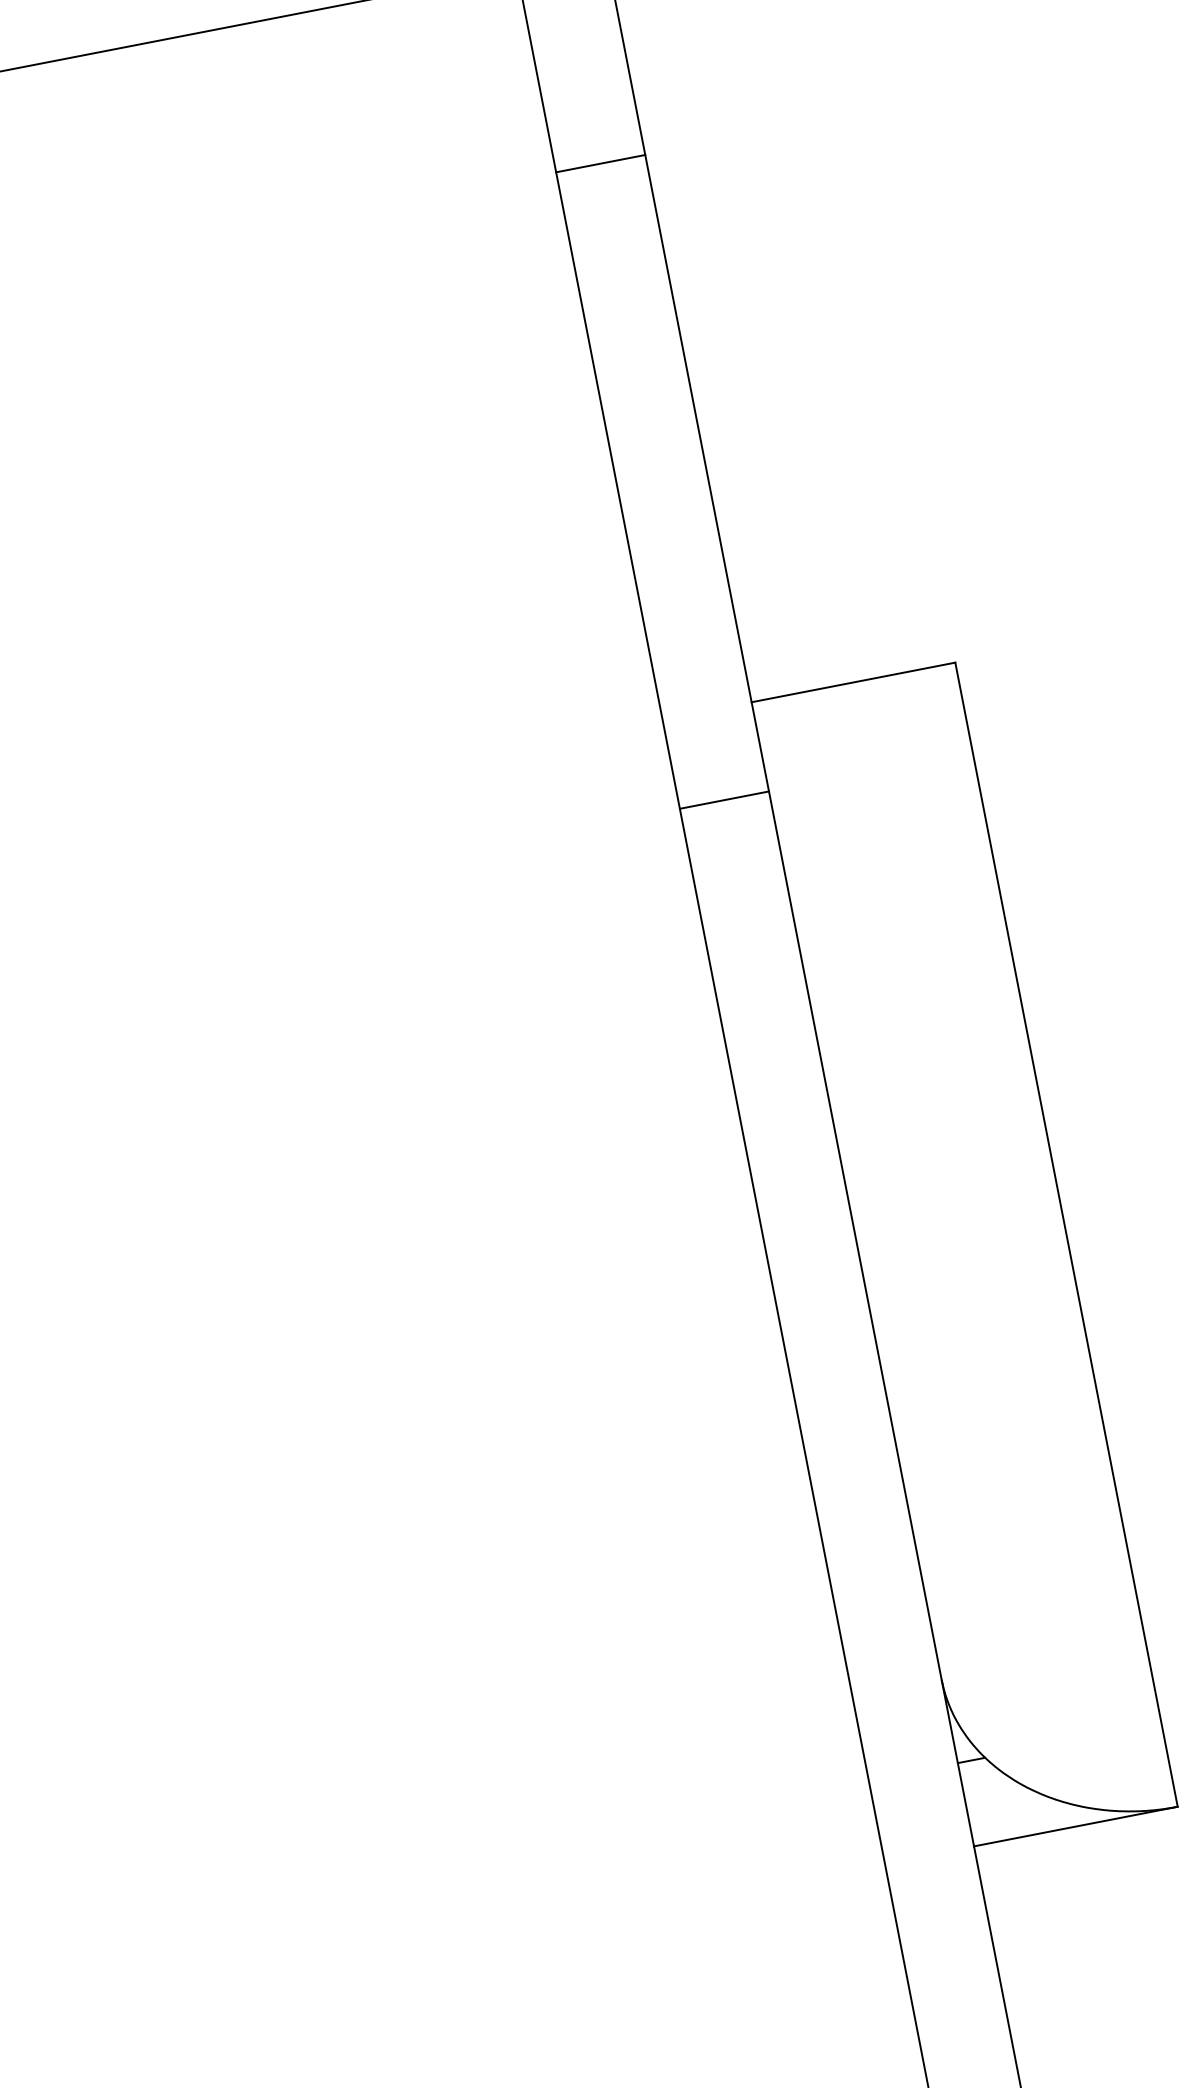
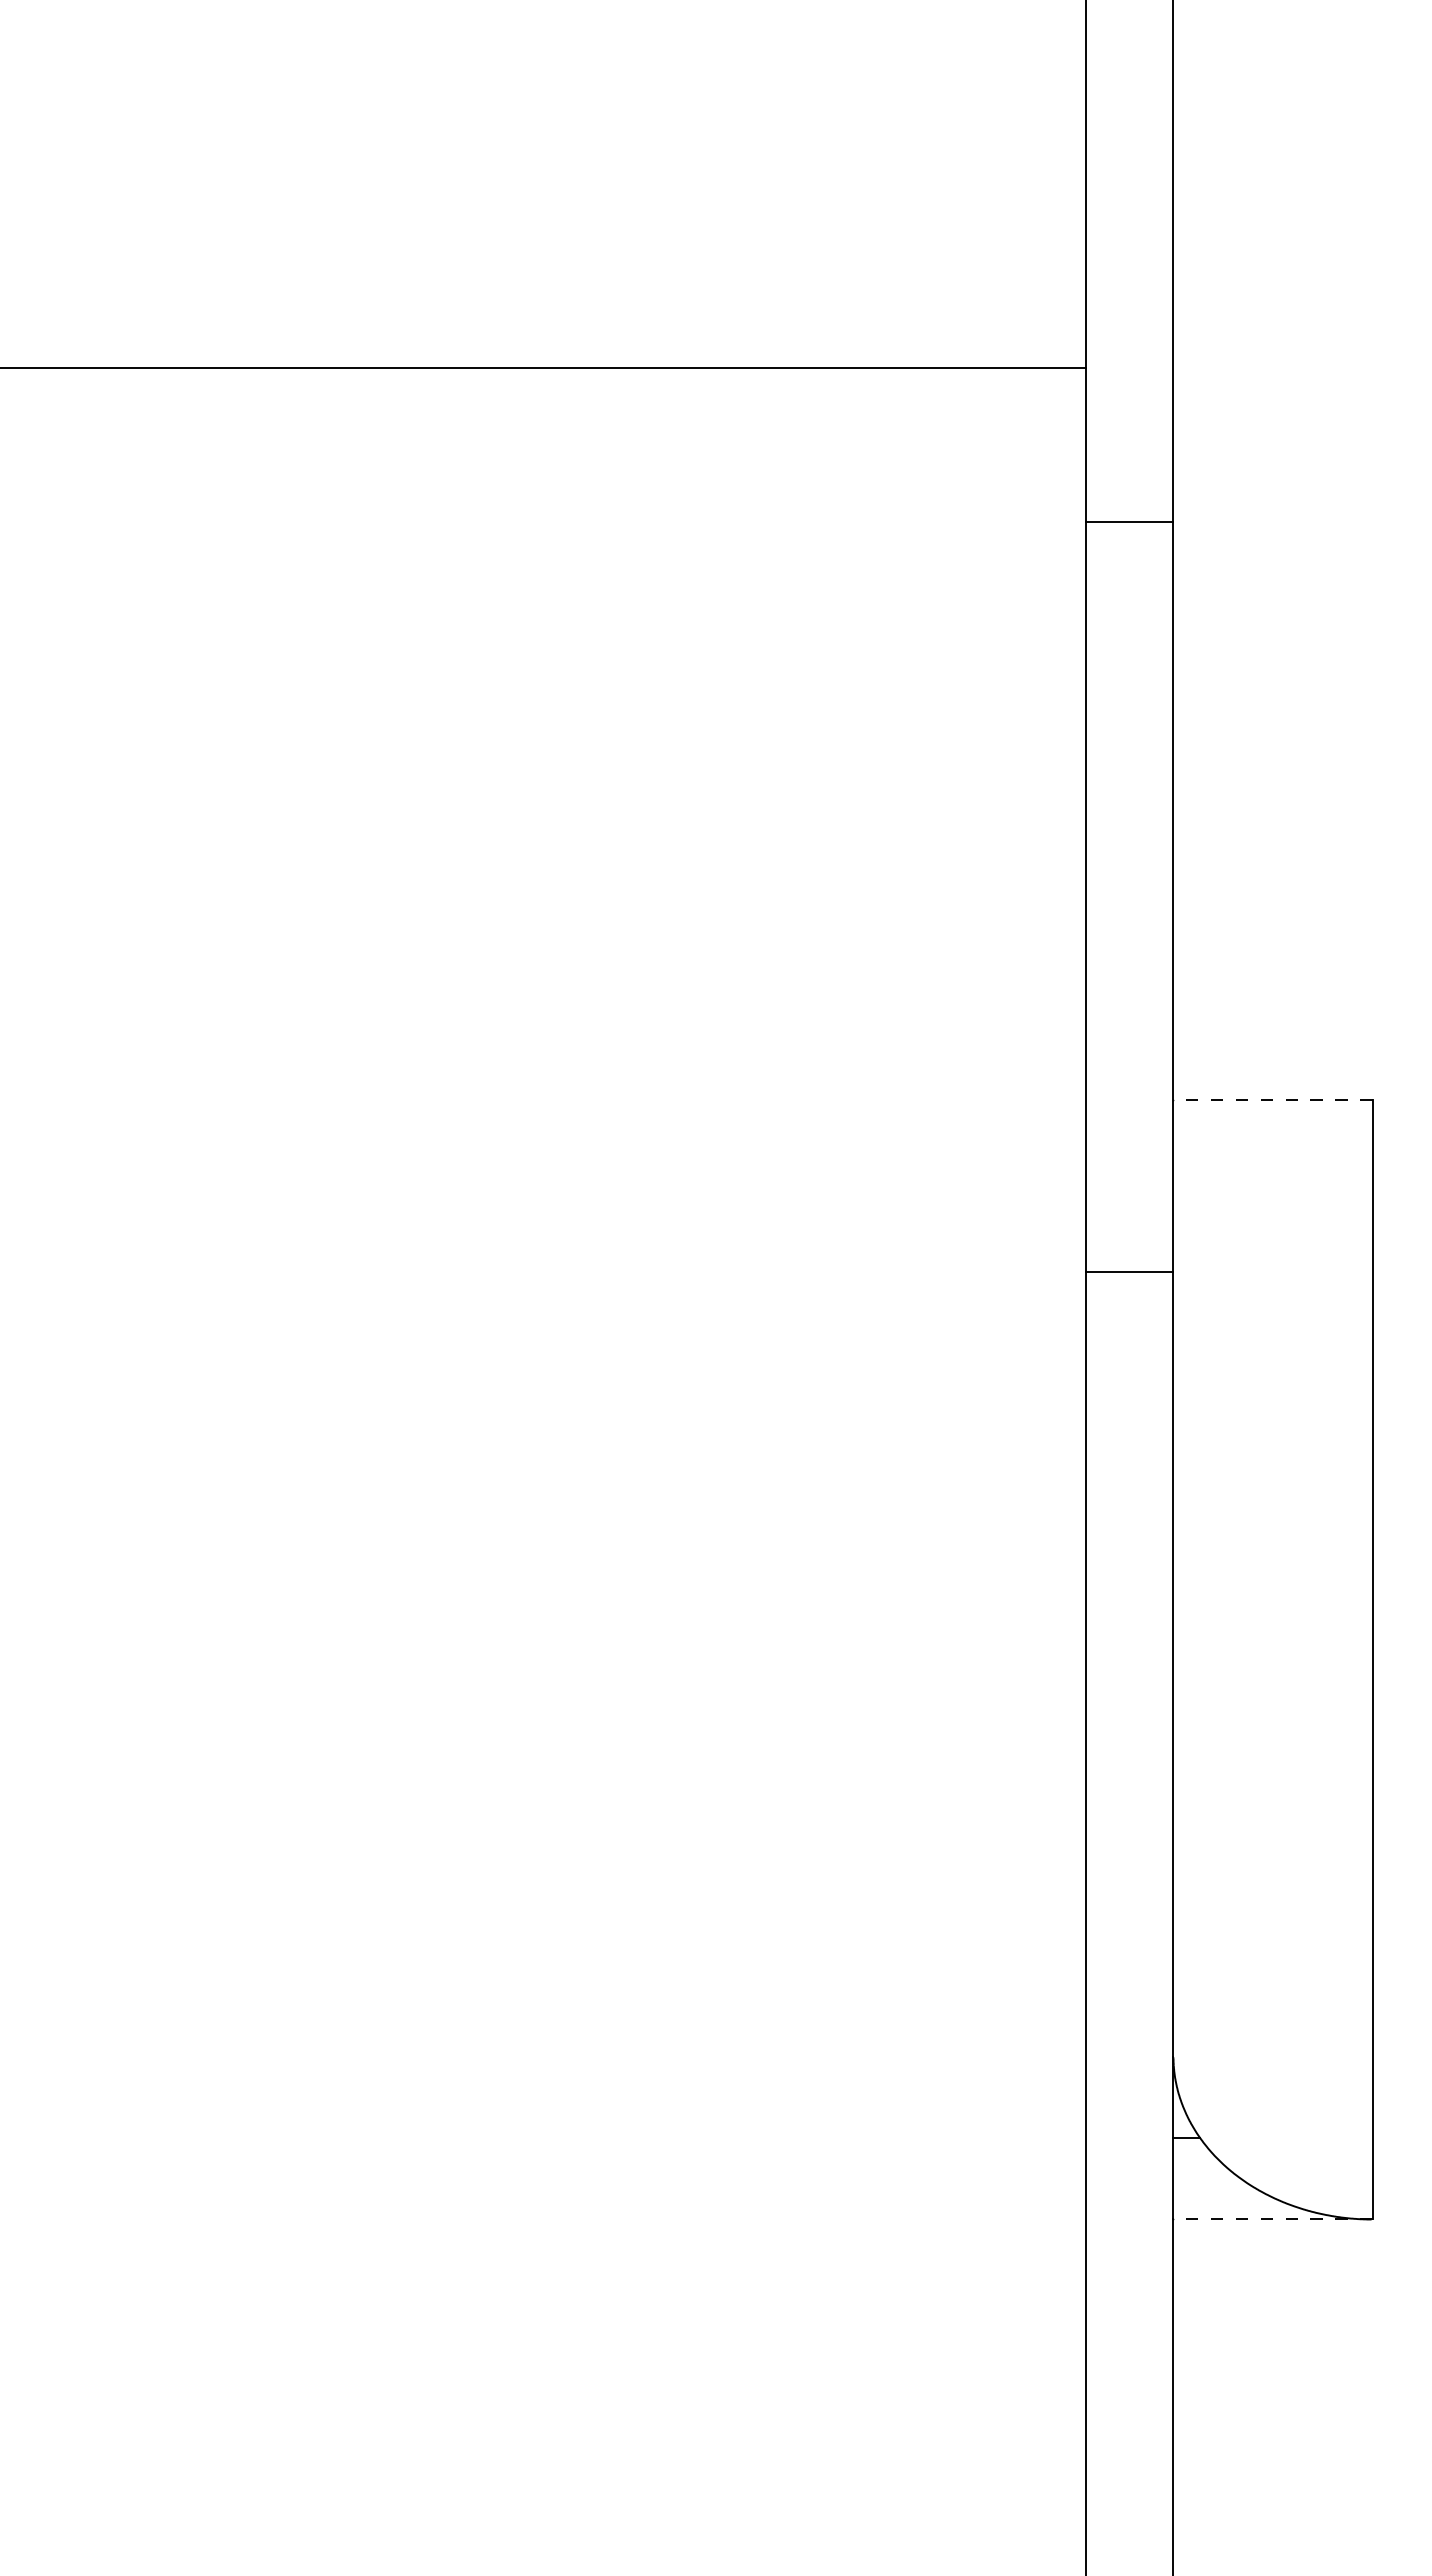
line: (600, 163) -> (1129, 521), moved
line: (854, 682) -> (1273, 1100), solid -> dashed
line: (724, 800) -> (1129, 1272), moved
line: (1076, 1826) -> (1273, 2219), solid -> dashed

